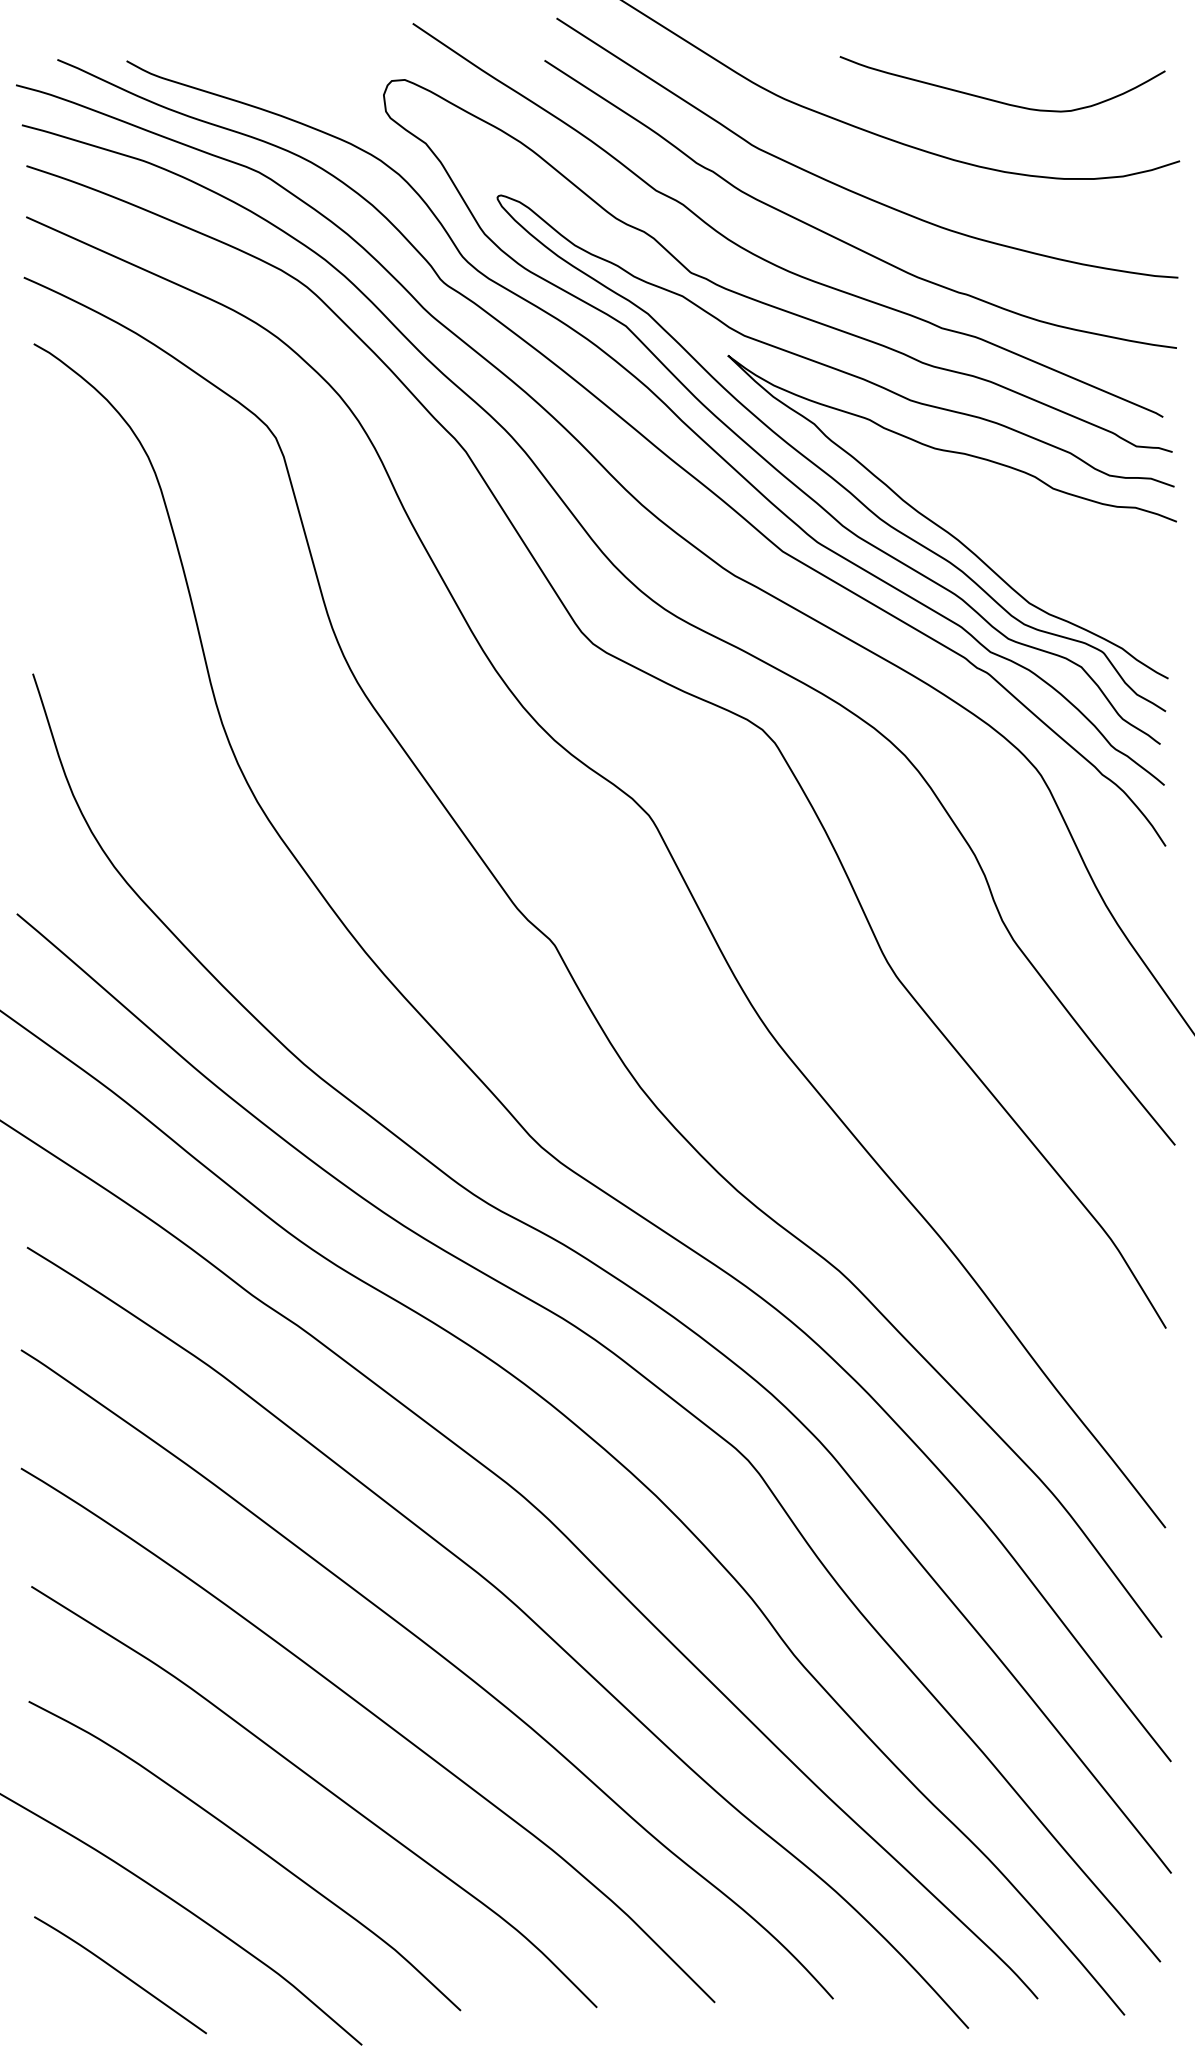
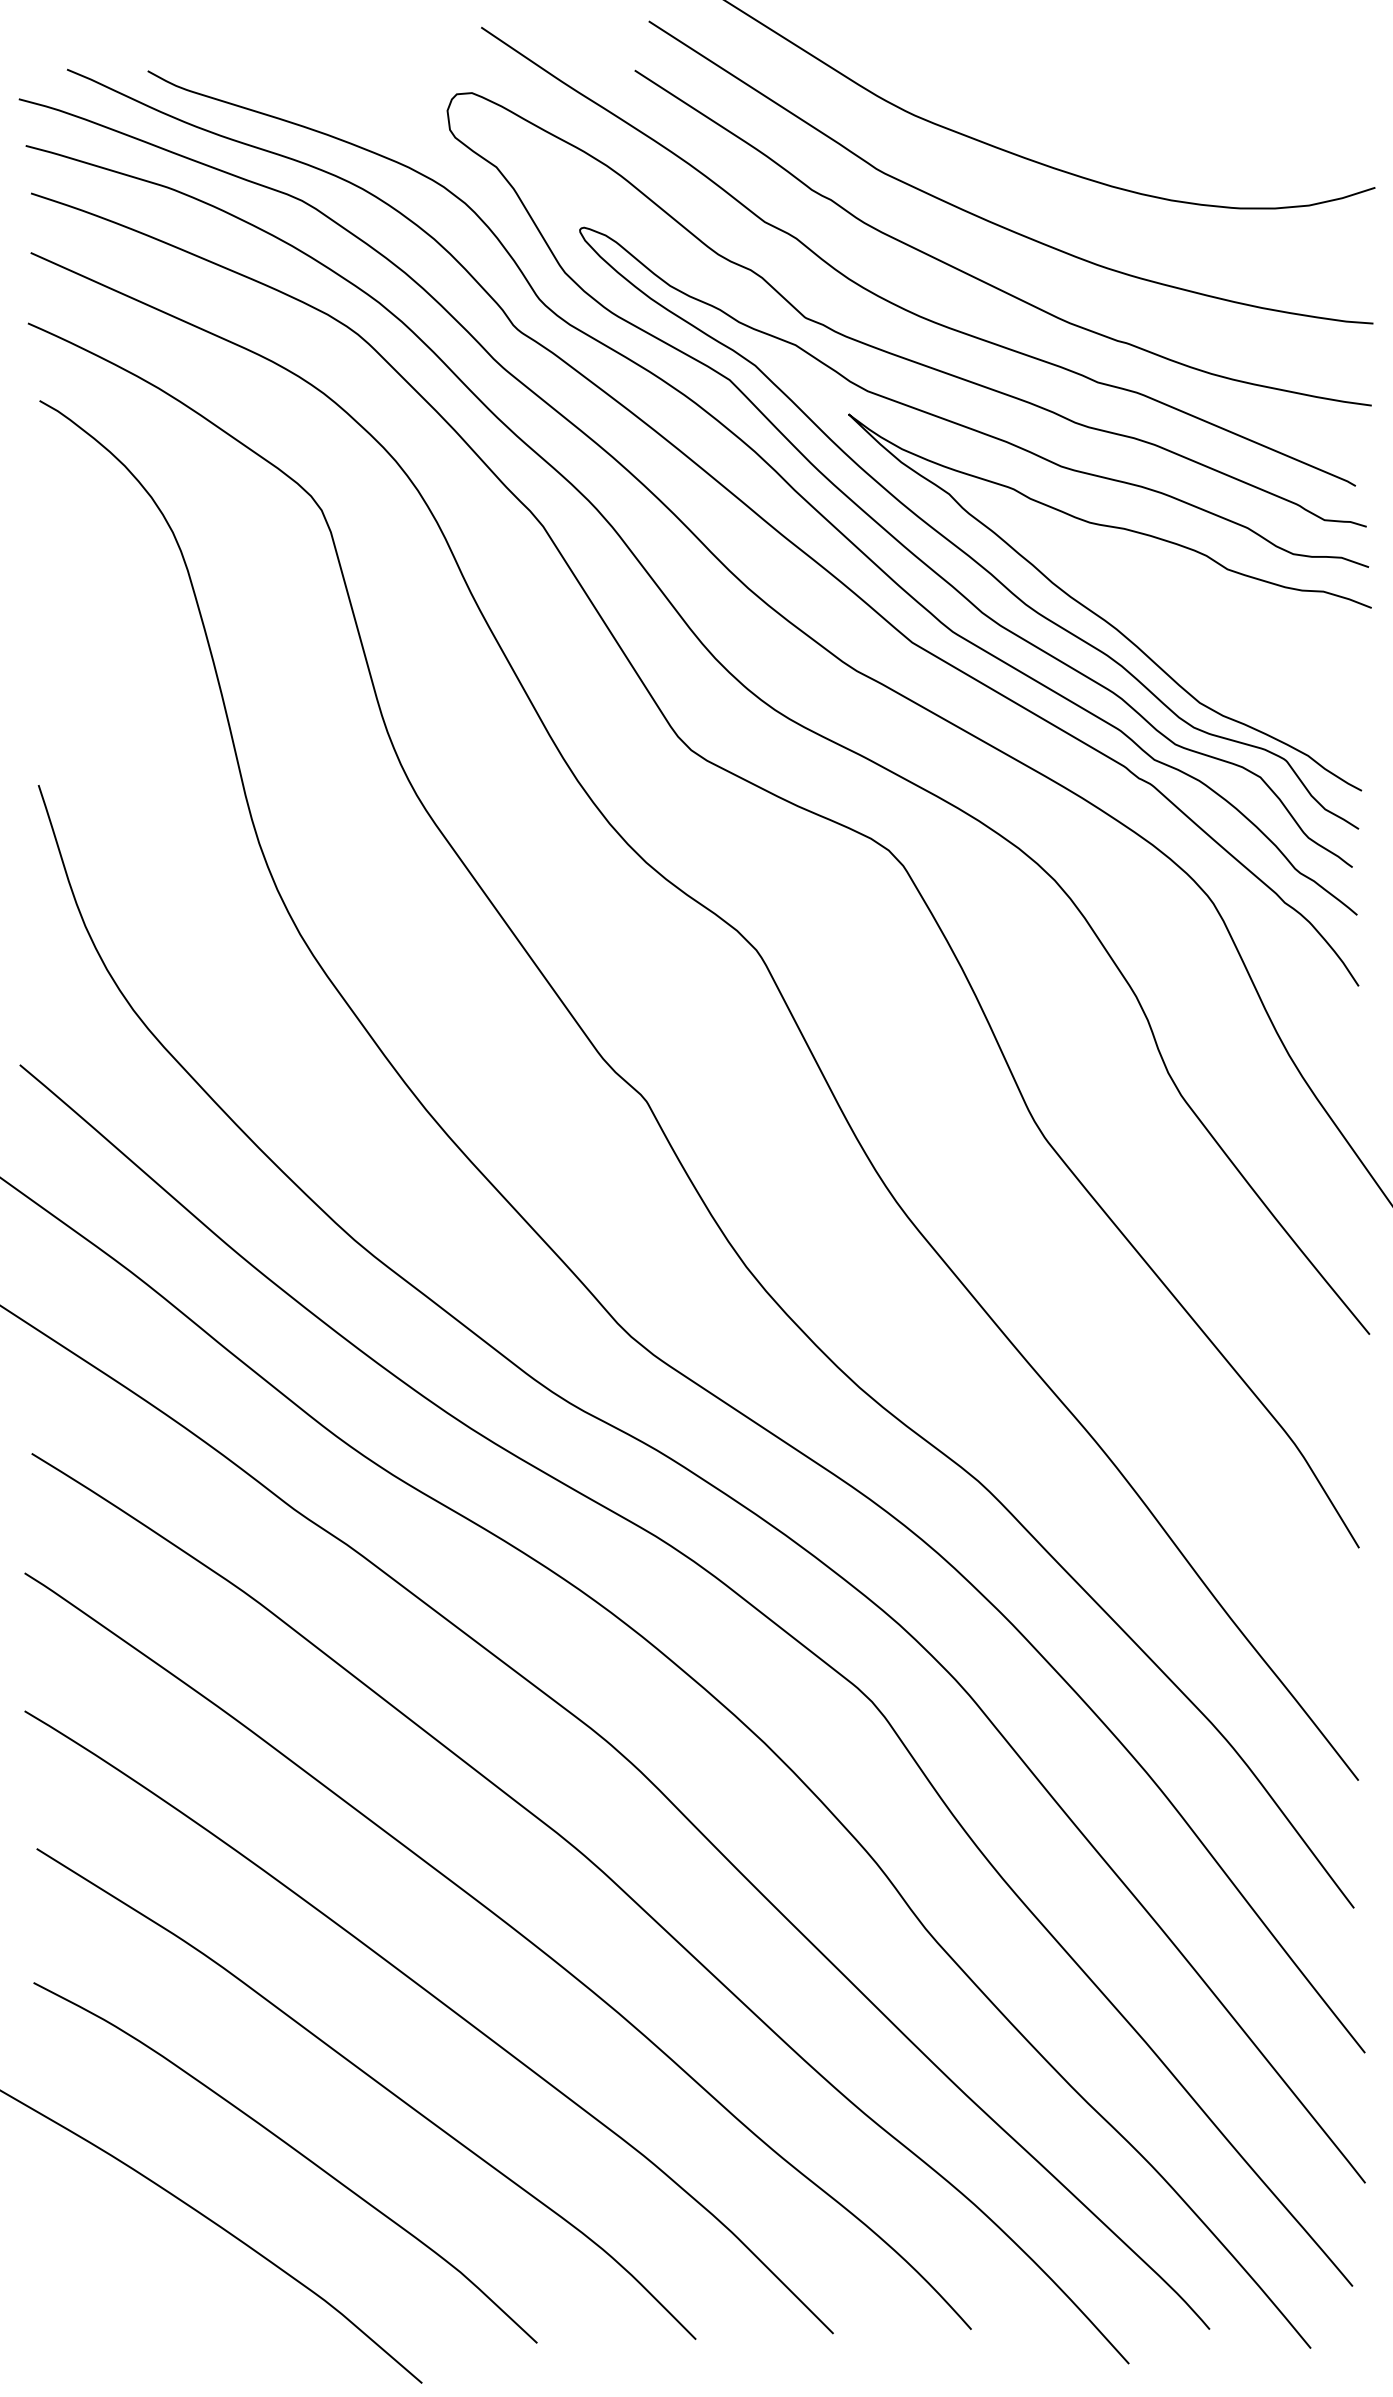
curve: (995, 100) -> (1160, 116), removed
curve: (120, 1974) -> (140, 2300), removed

